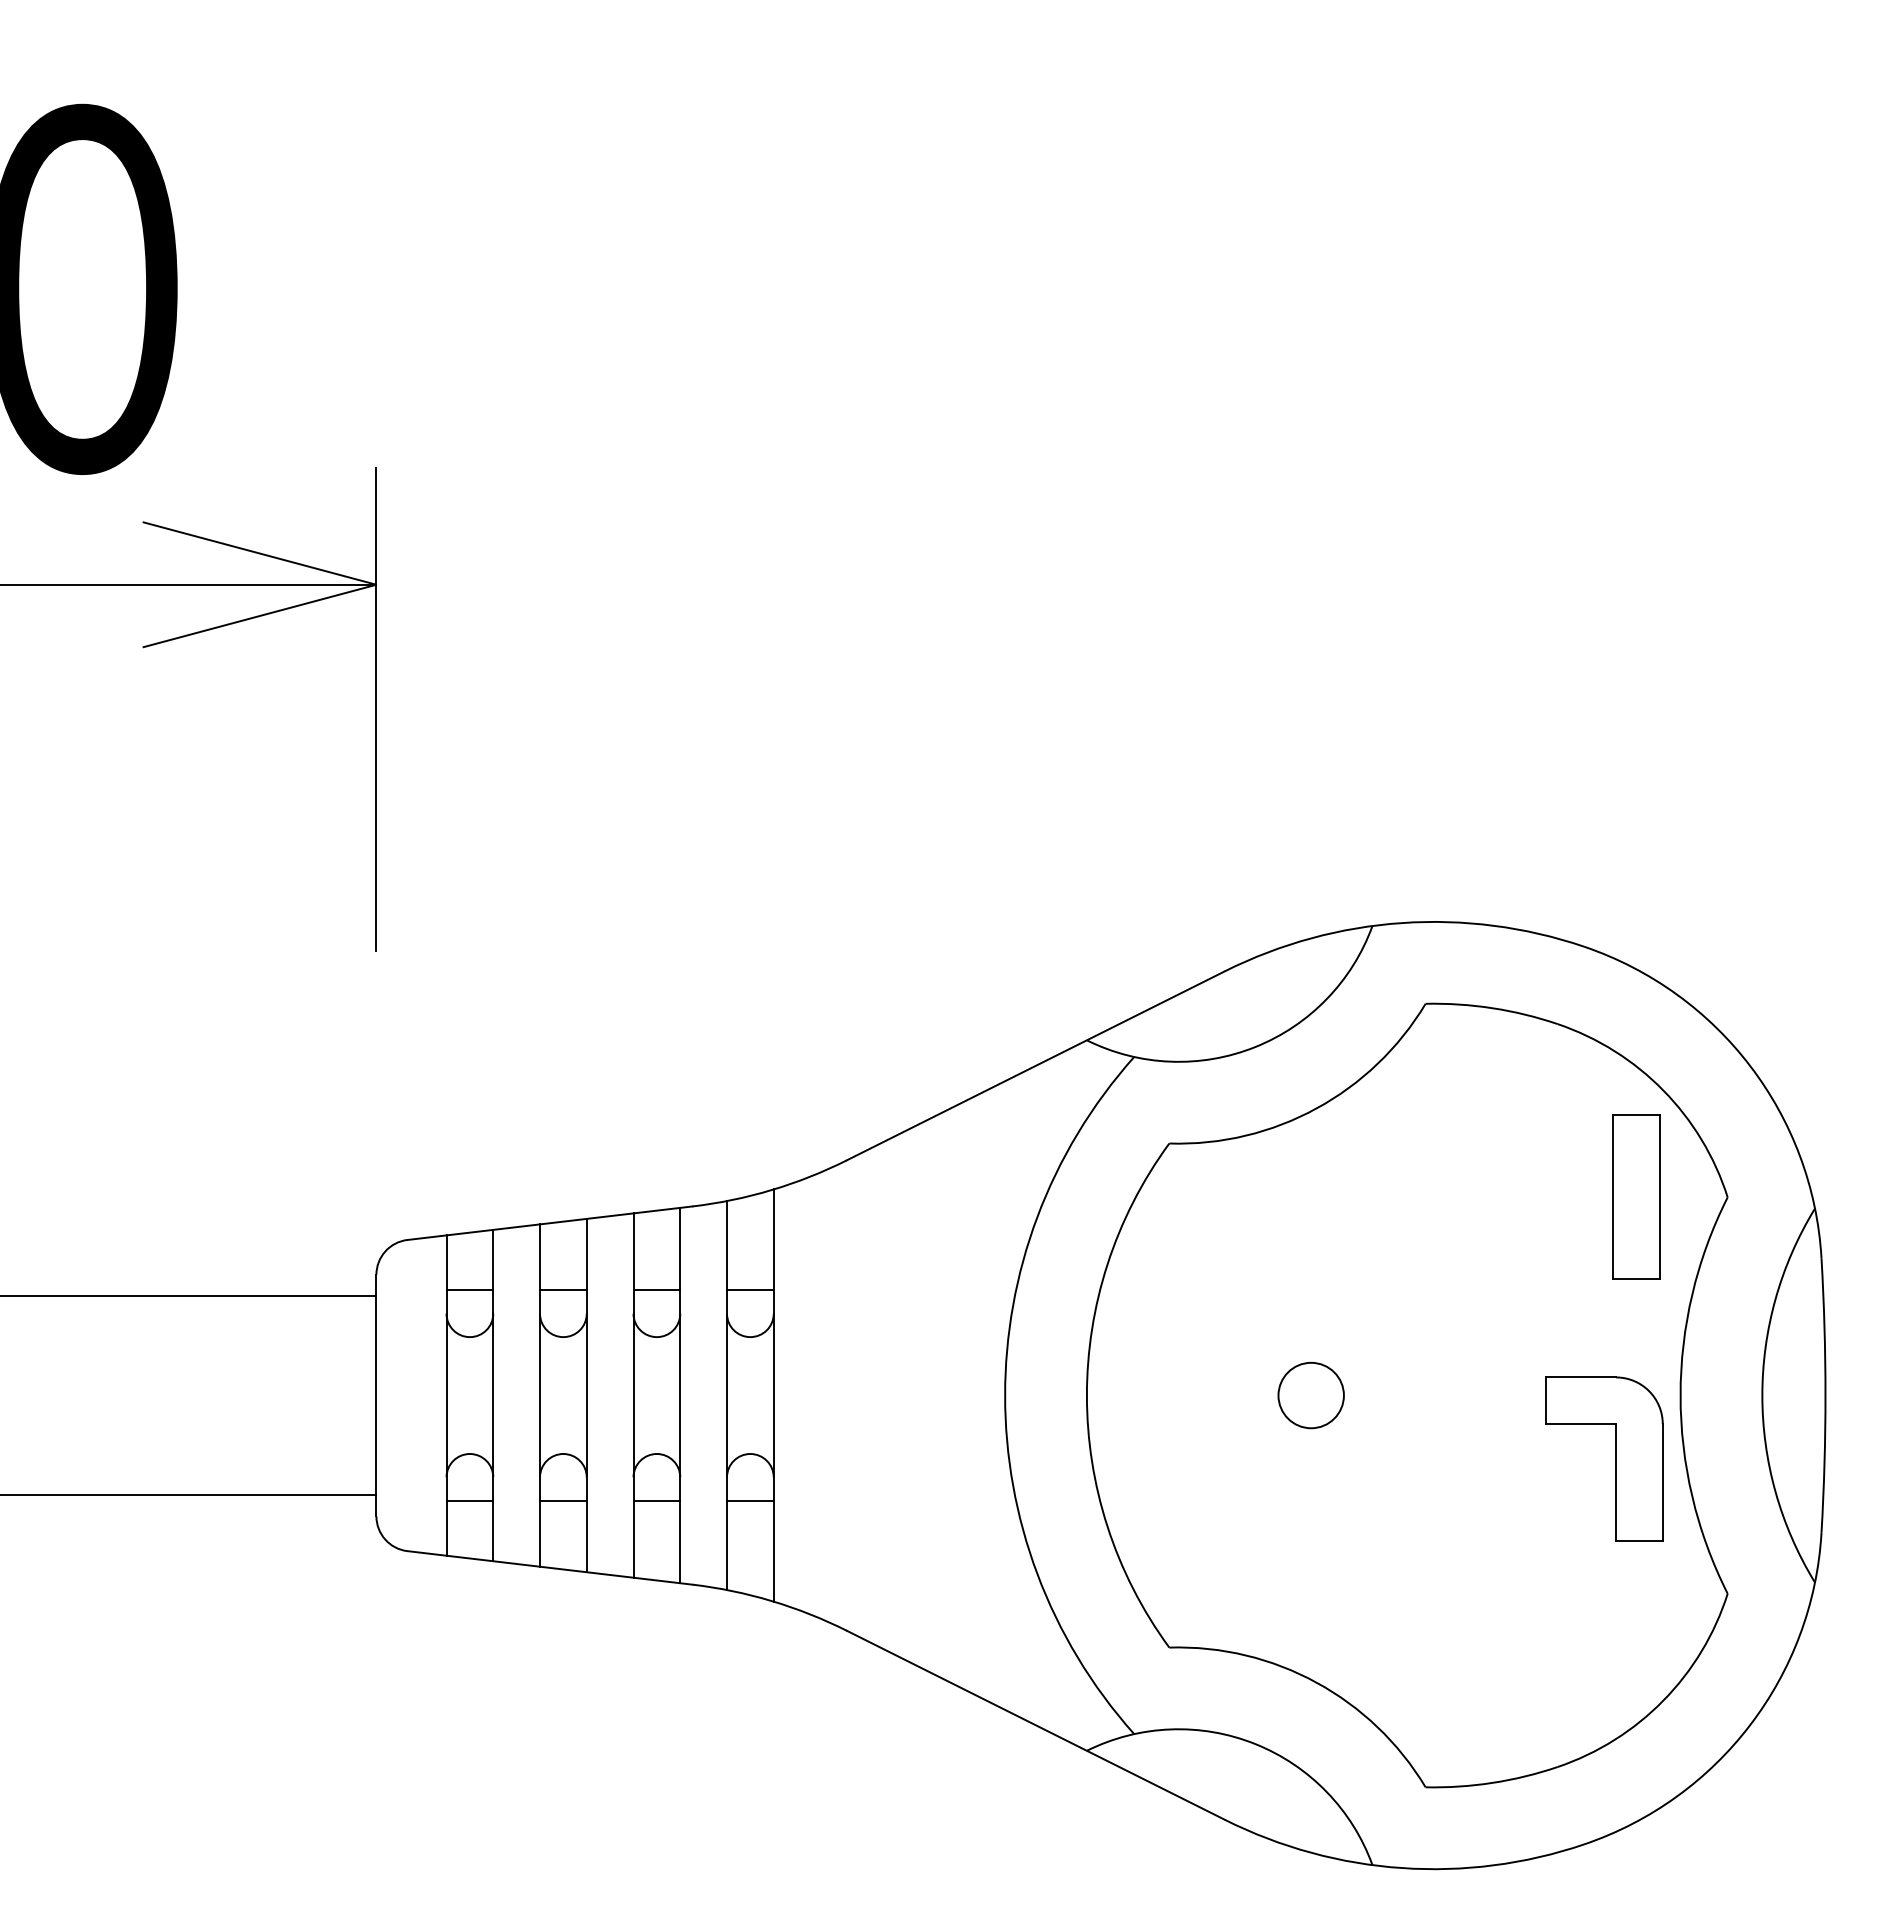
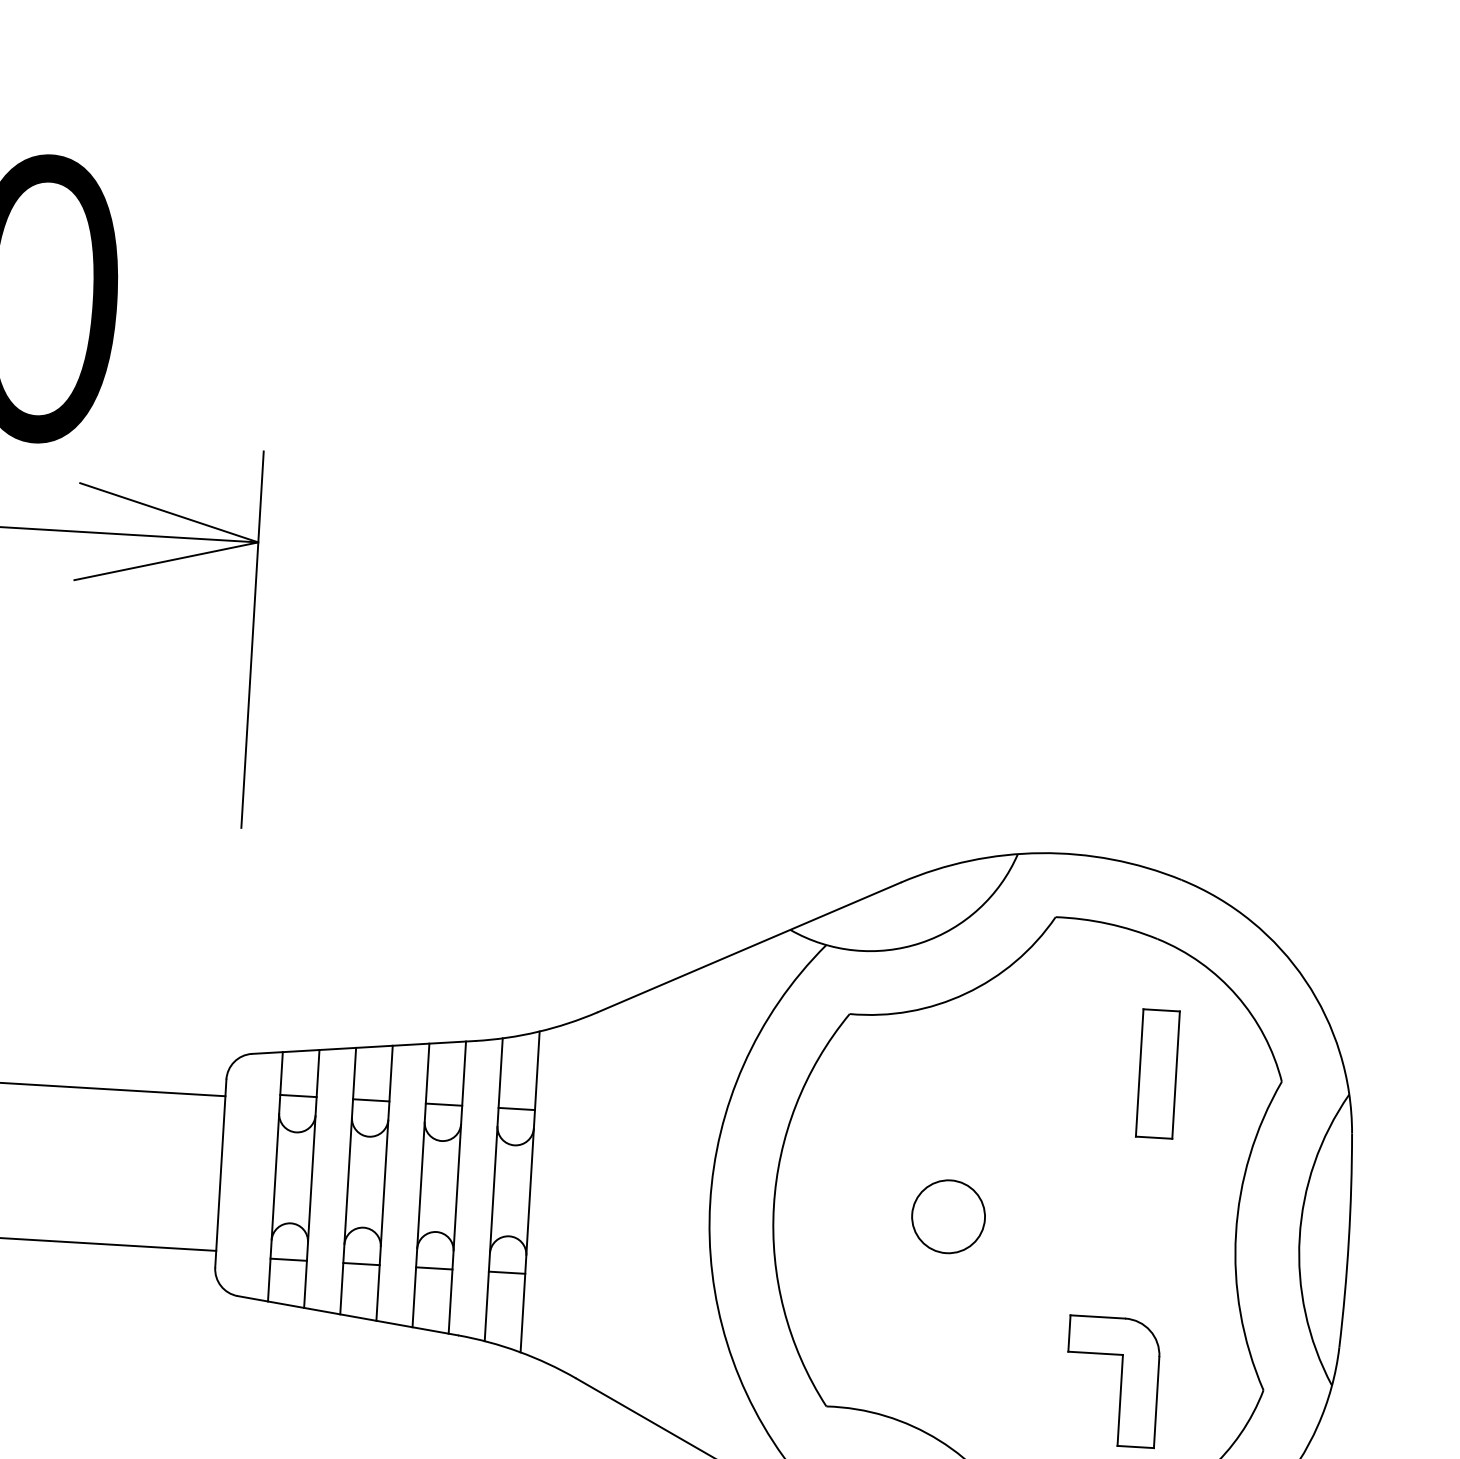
part: (1636, 1196) -> (1157, 1073), moved
circle: (1310, 1395) -> (947, 1216), size x1.43
part: (1615, 1458) -> (1120, 1381), moved

